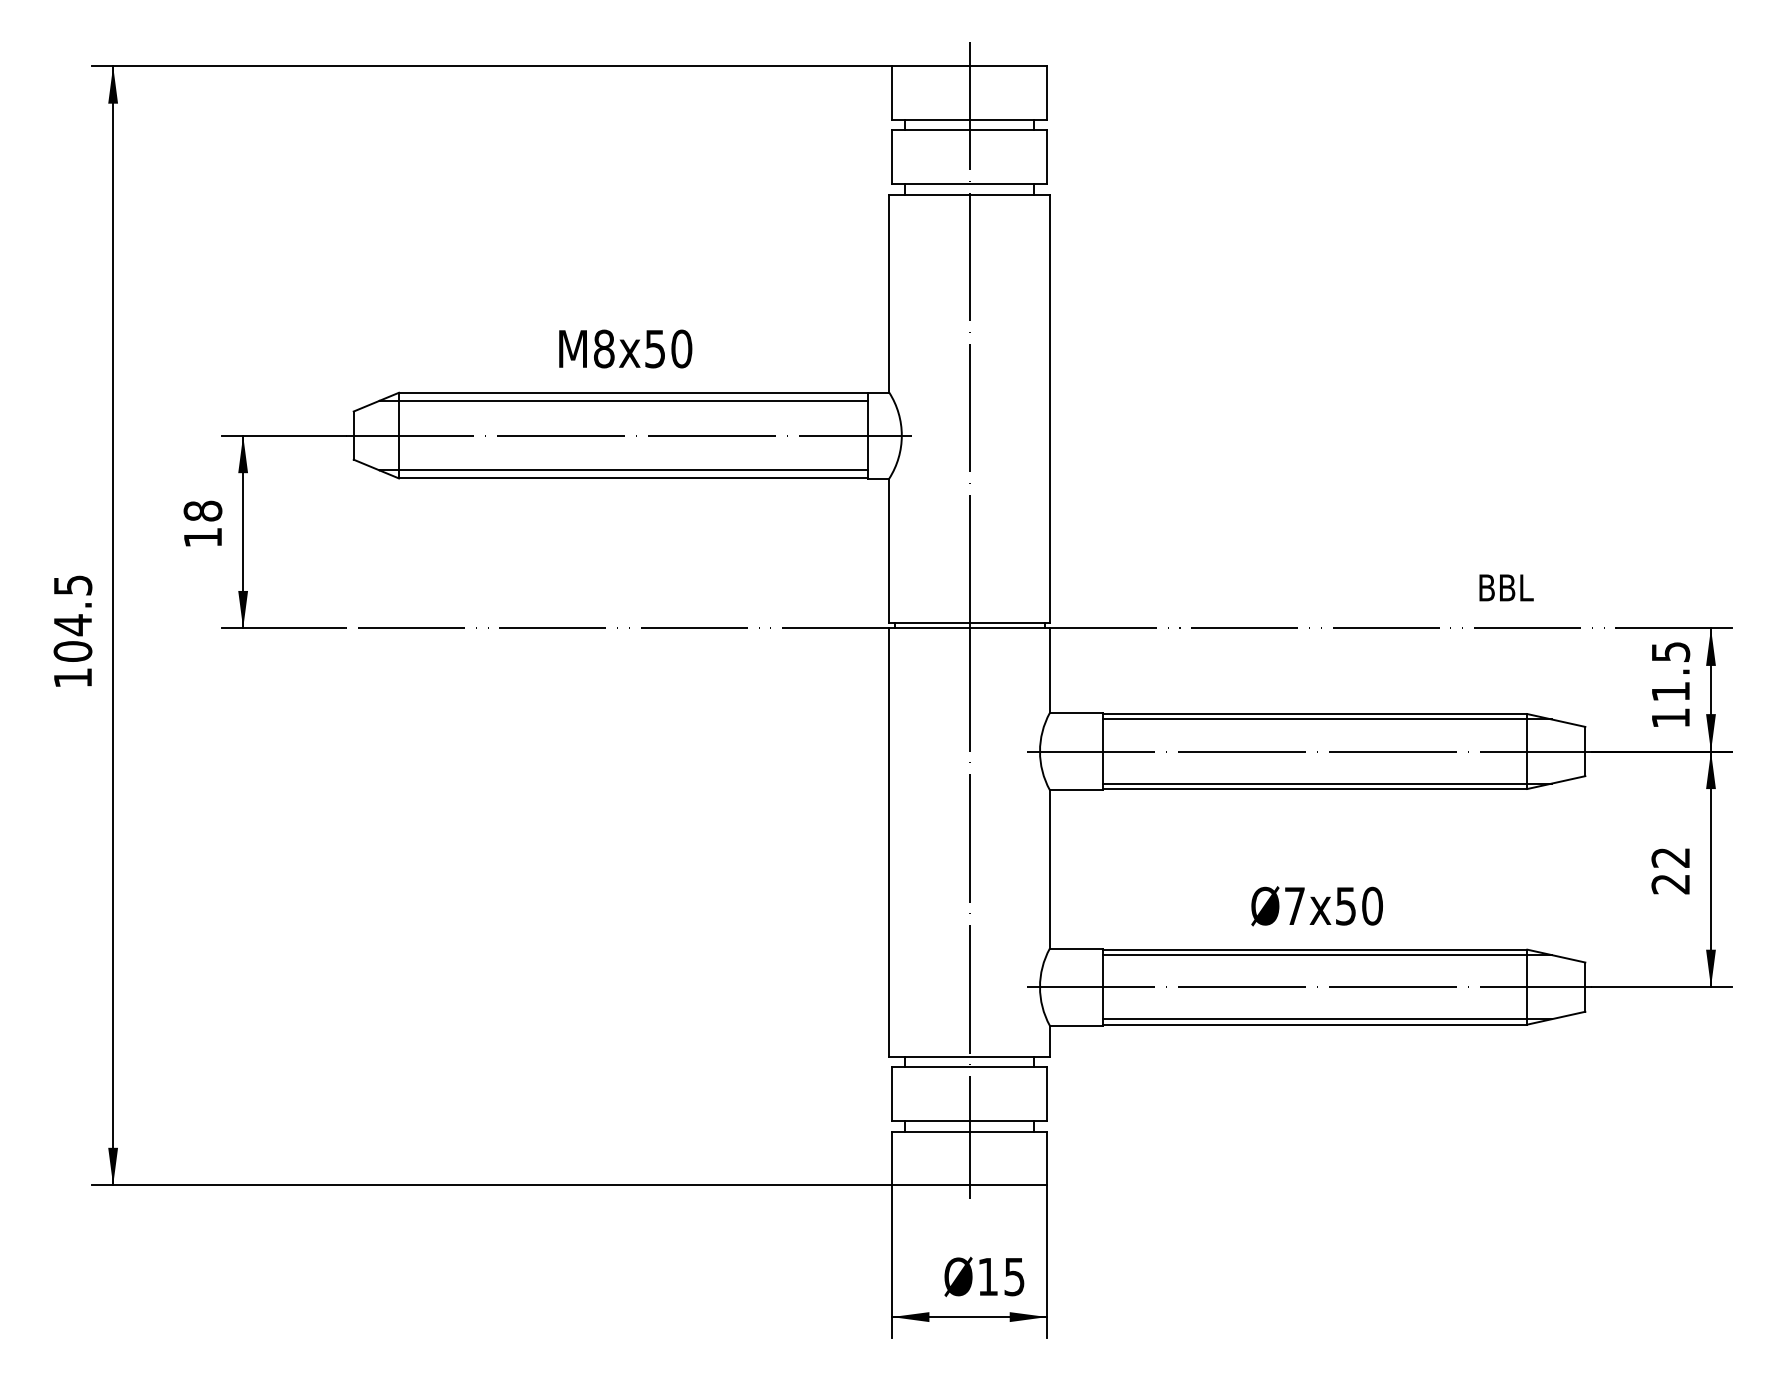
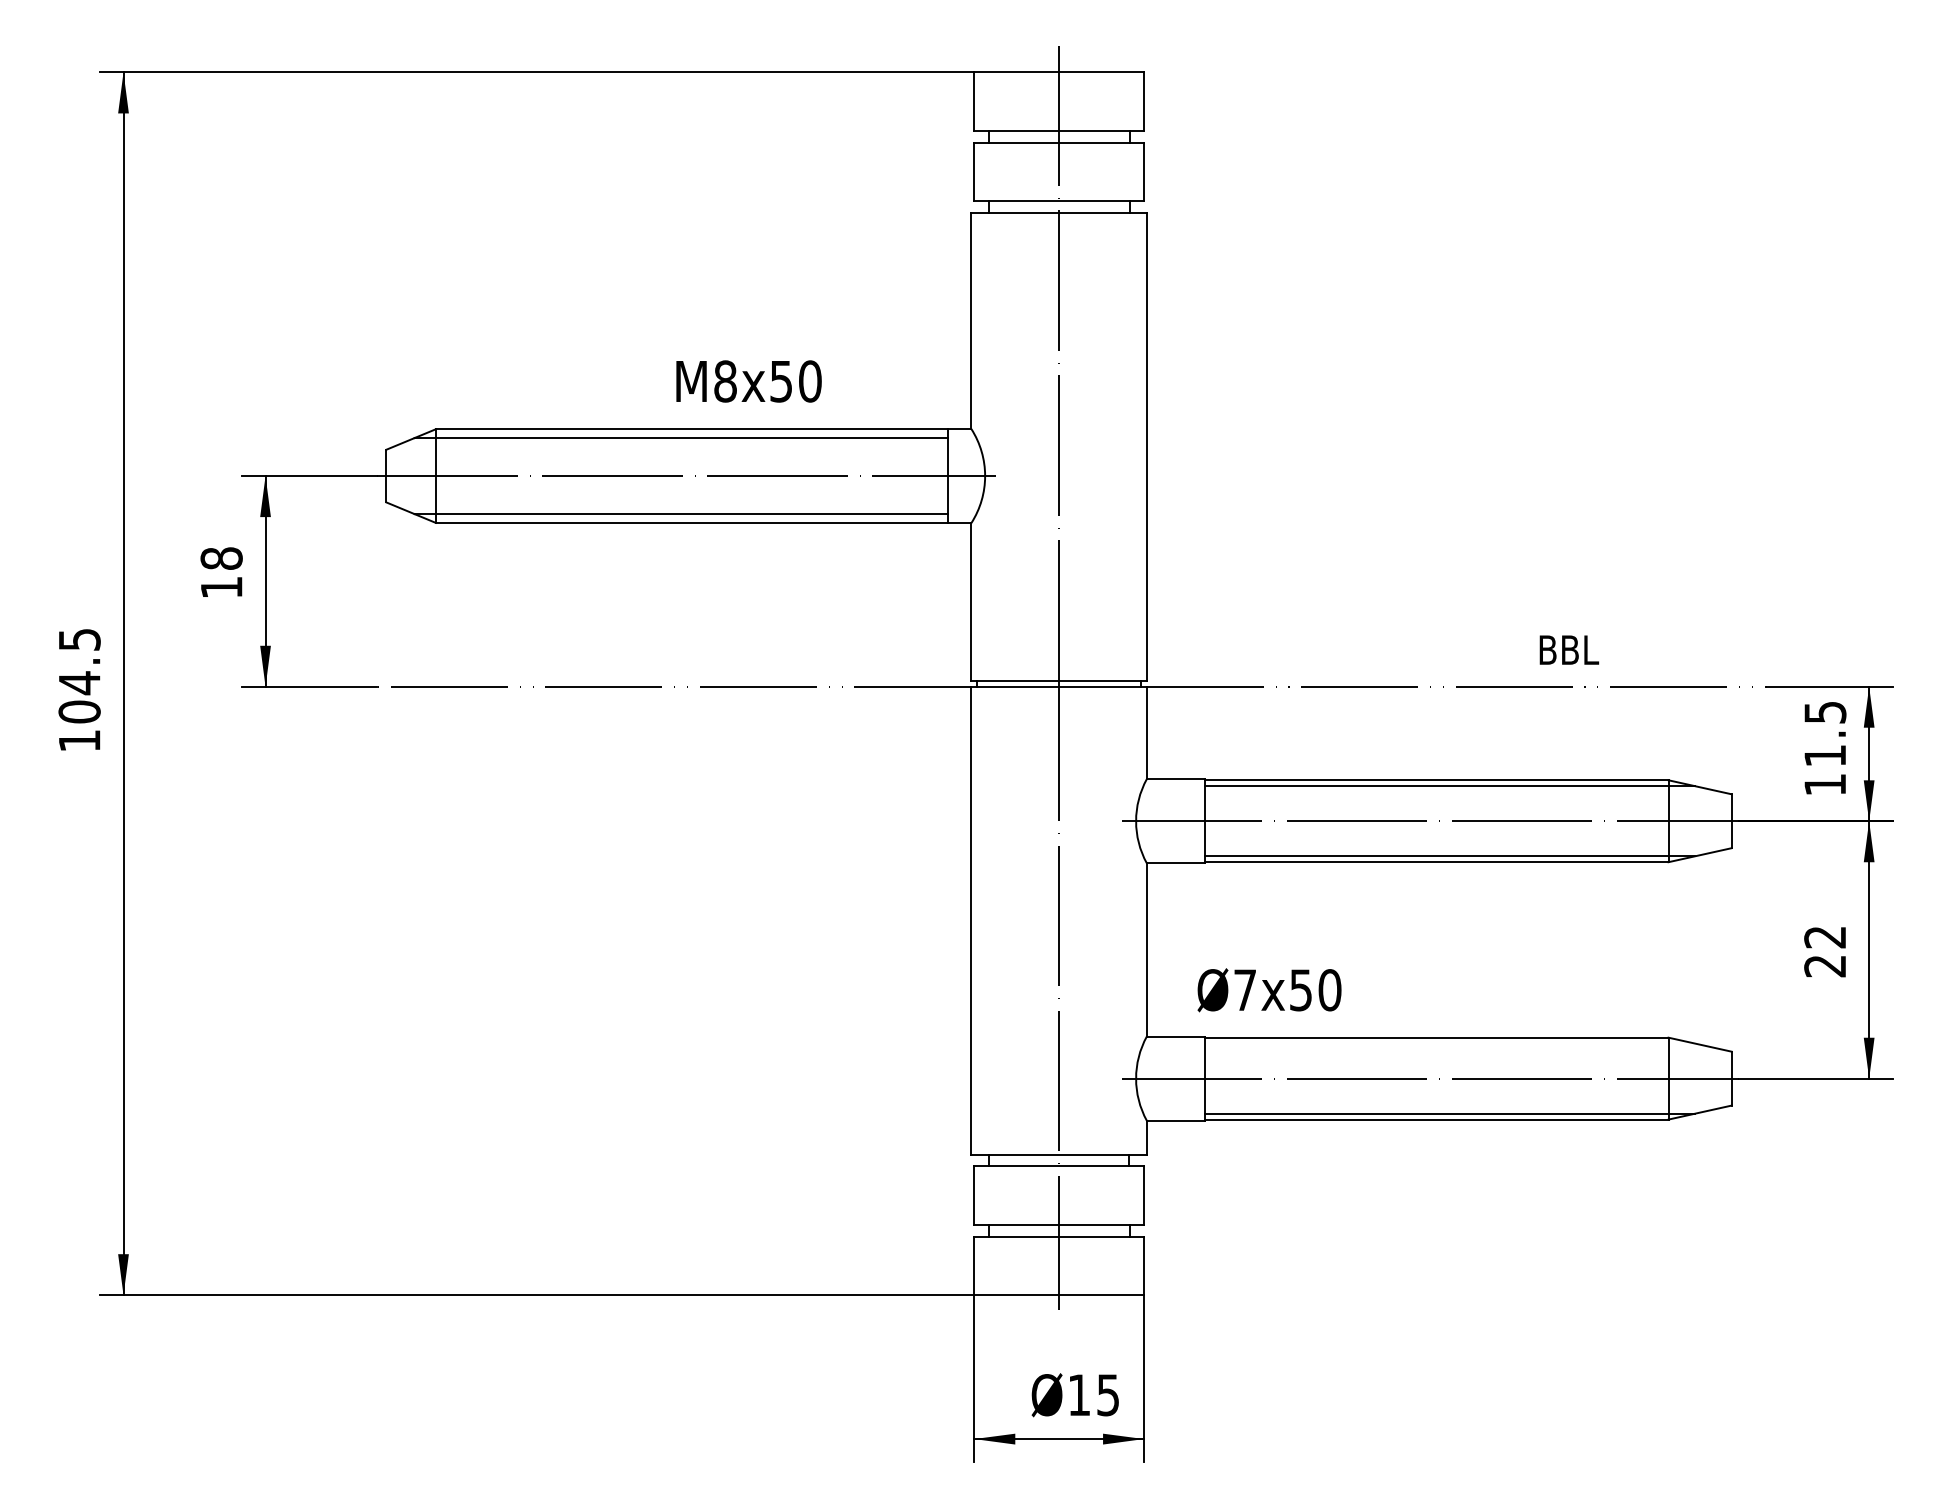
text: (625, 348) -> (748, 380), moved
text: (1506, 587) -> (1569, 649), moved
text: (1316, 906) -> (1268, 990), moved
line: (1327, 955) -> (1450, 1044), removed

